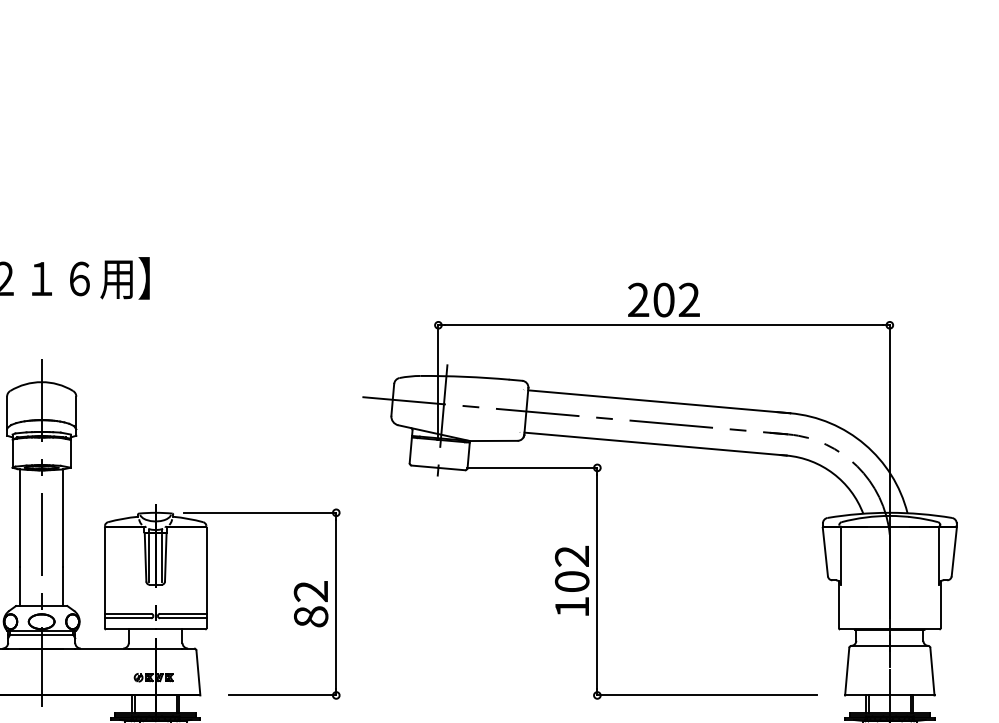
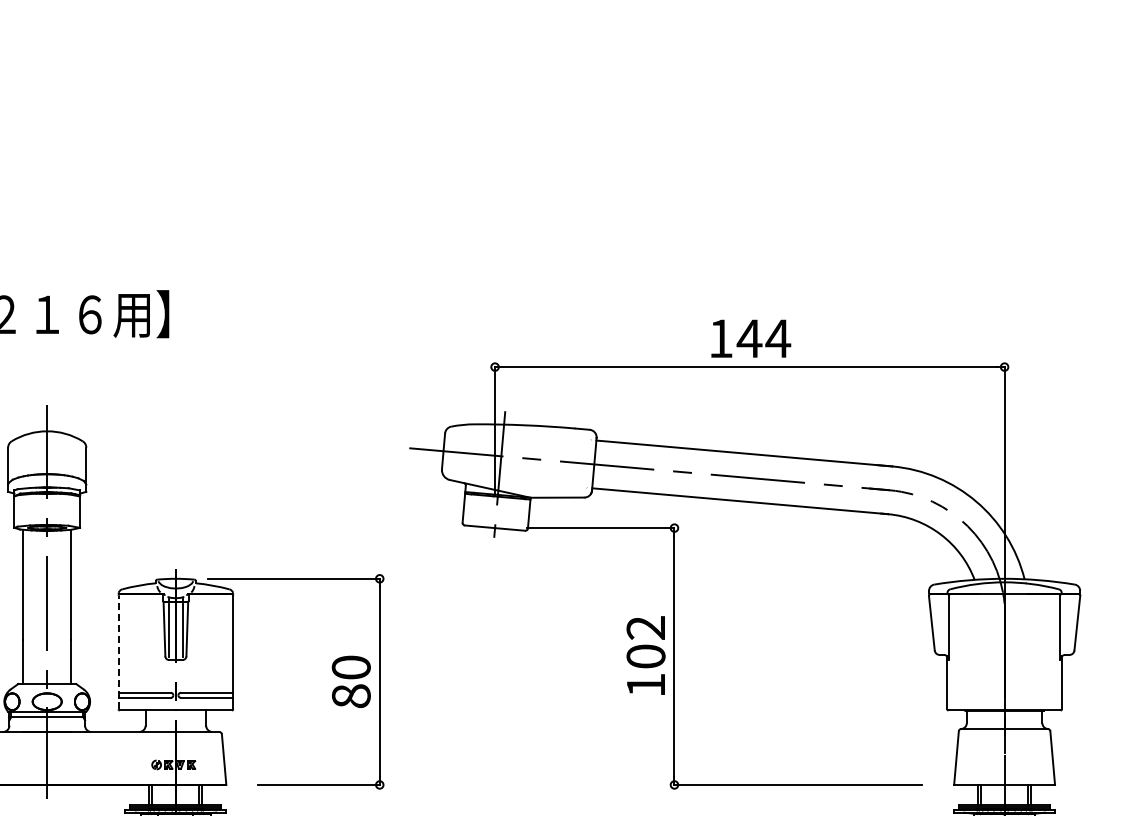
text: (664, 299) -> (750, 338), 202 -> 144
line: (104, 578) -> (118, 652), solid -> dashed
text: (310, 591) -> (350, 667), 82 -> 80

